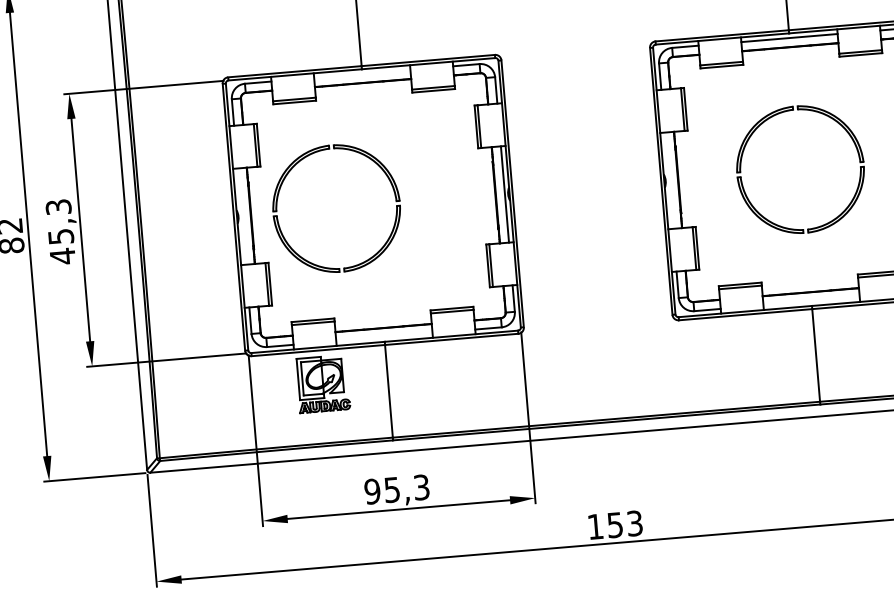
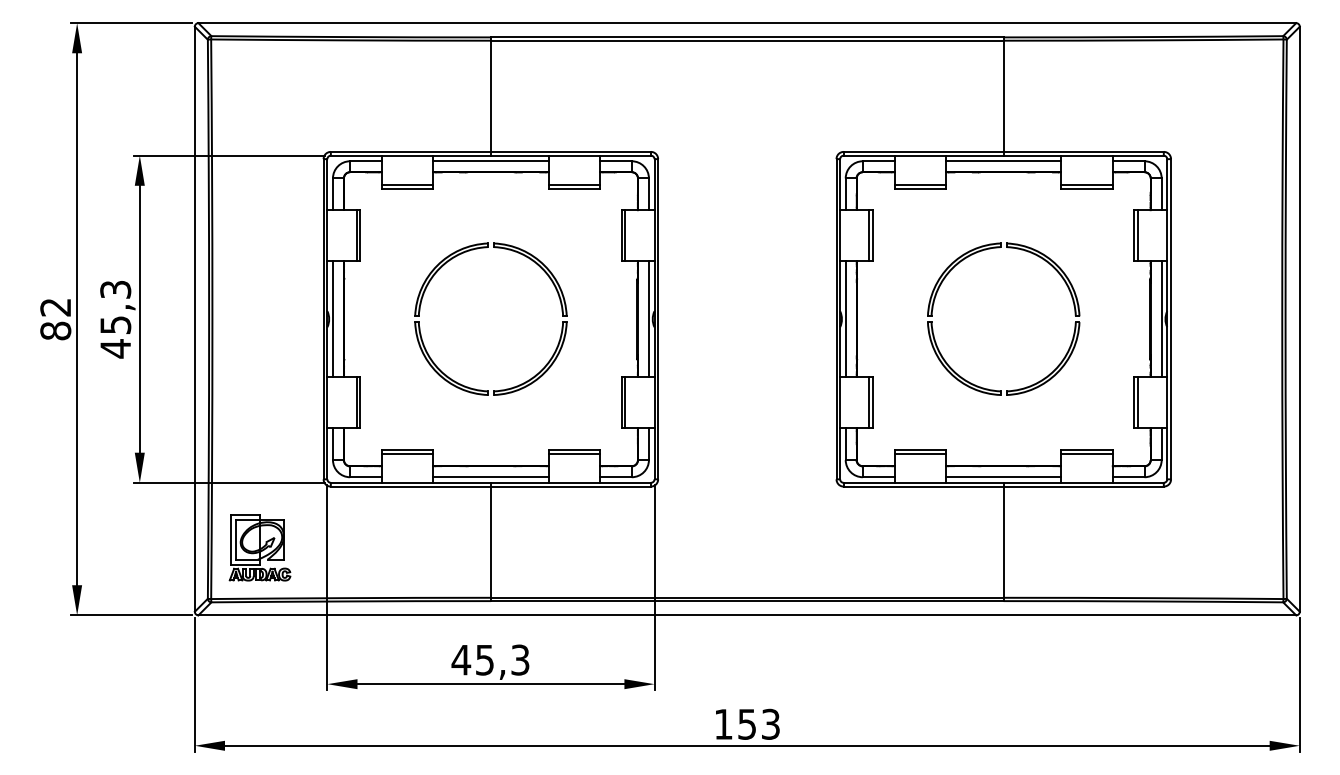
line: (361, 74) -> (490, 161), added
part: (291, 169) -> (441, 268), moved
line: (668, 180) -> (845, 319), added
line: (241, 216) -> (332, 319), added
line: (811, 301) -> (1003, 477), added
line: (384, 337) -> (490, 477), added
part: (322, 383) -> (259, 547), moved
text: (372, 491) -> (461, 659), 95,3 -> 45,3

